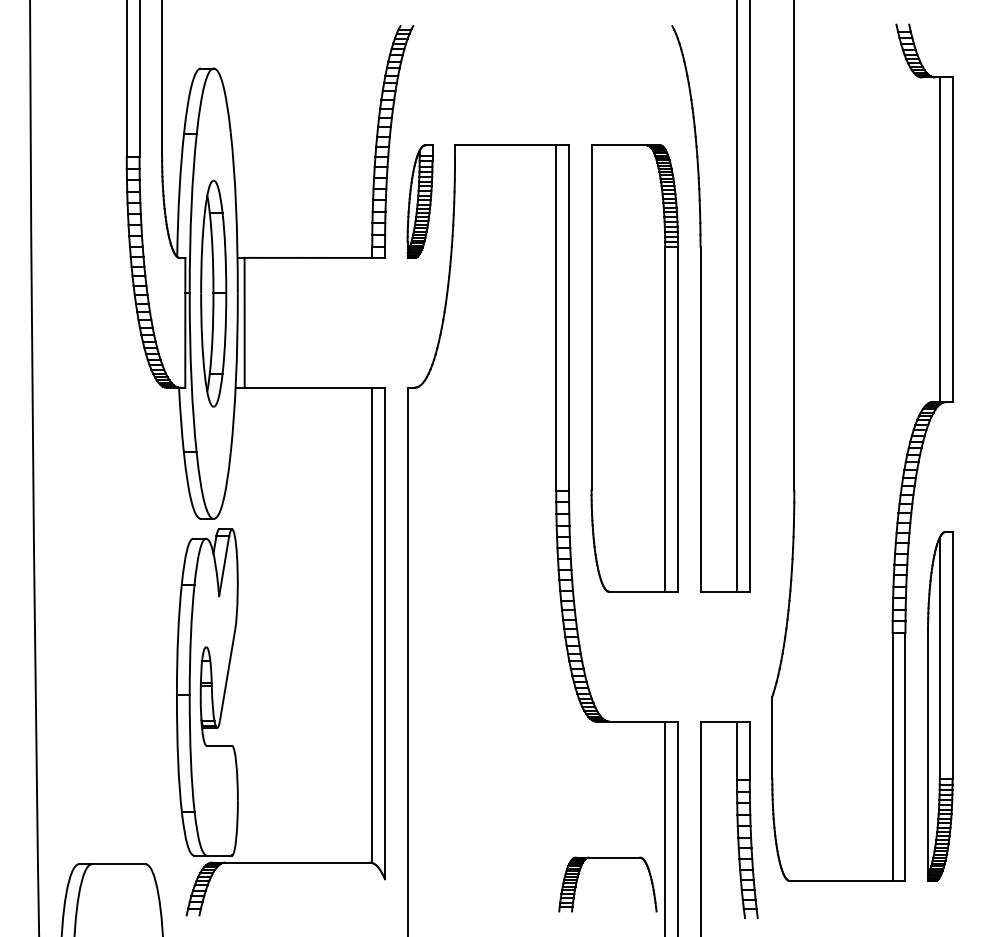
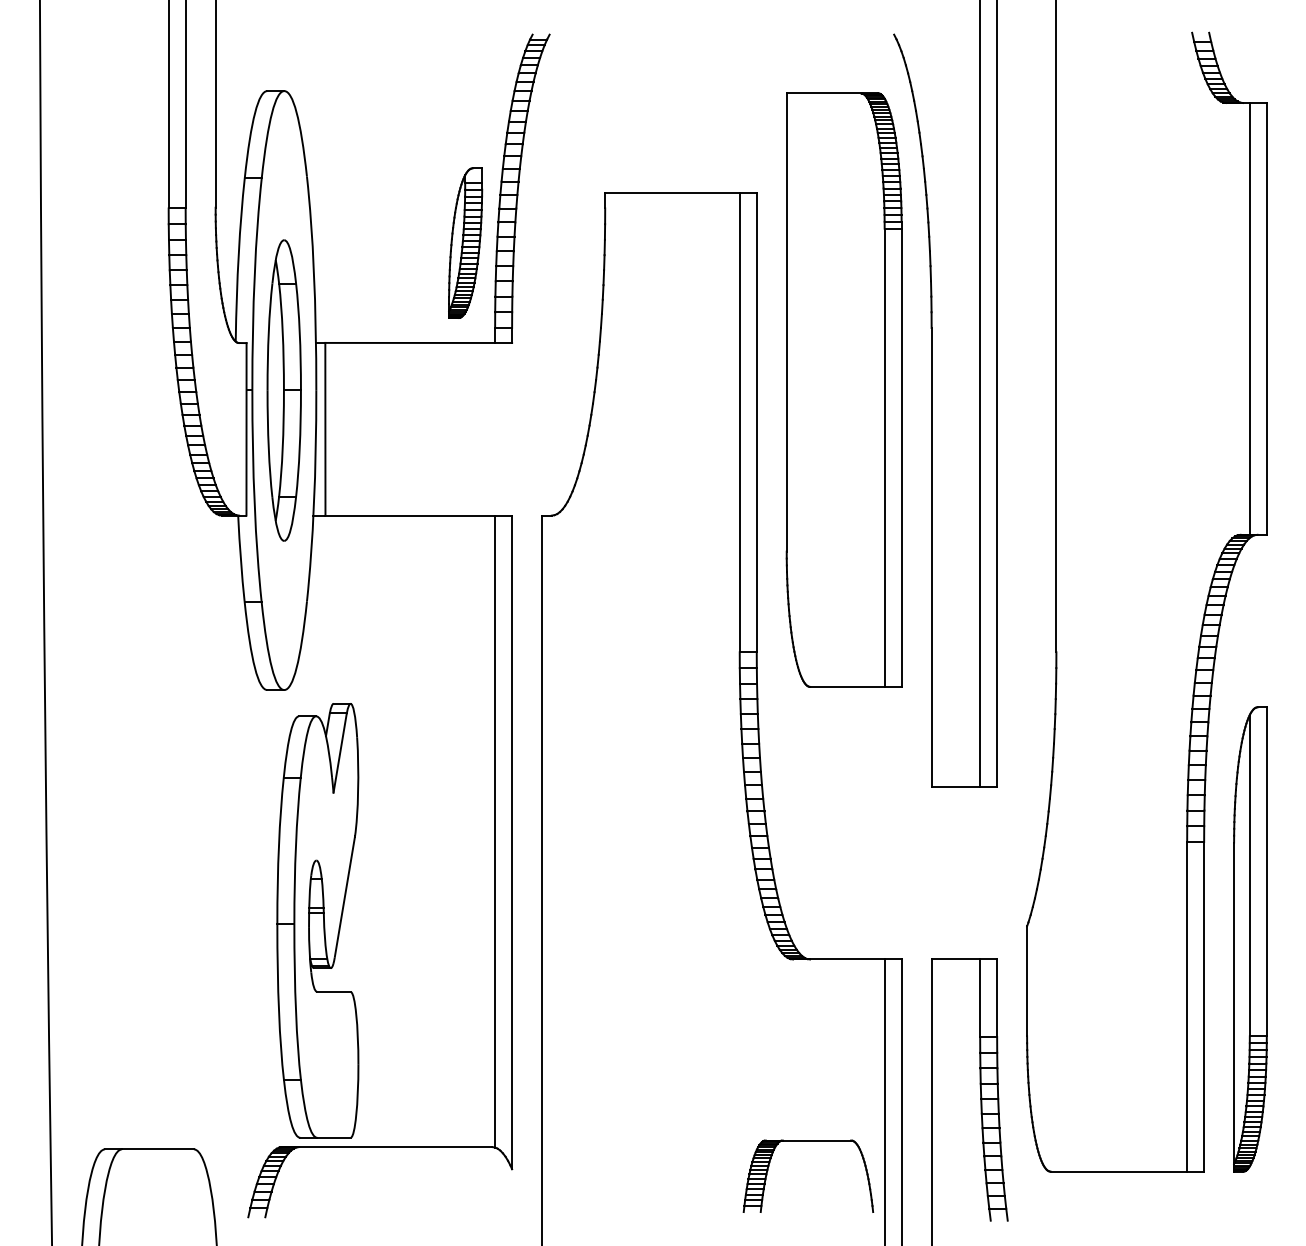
part: (419, 201) -> (465, 242), moved
part: (634, 368) -> (843, 389), moved
part: (207, 692) -> (317, 920), moved

